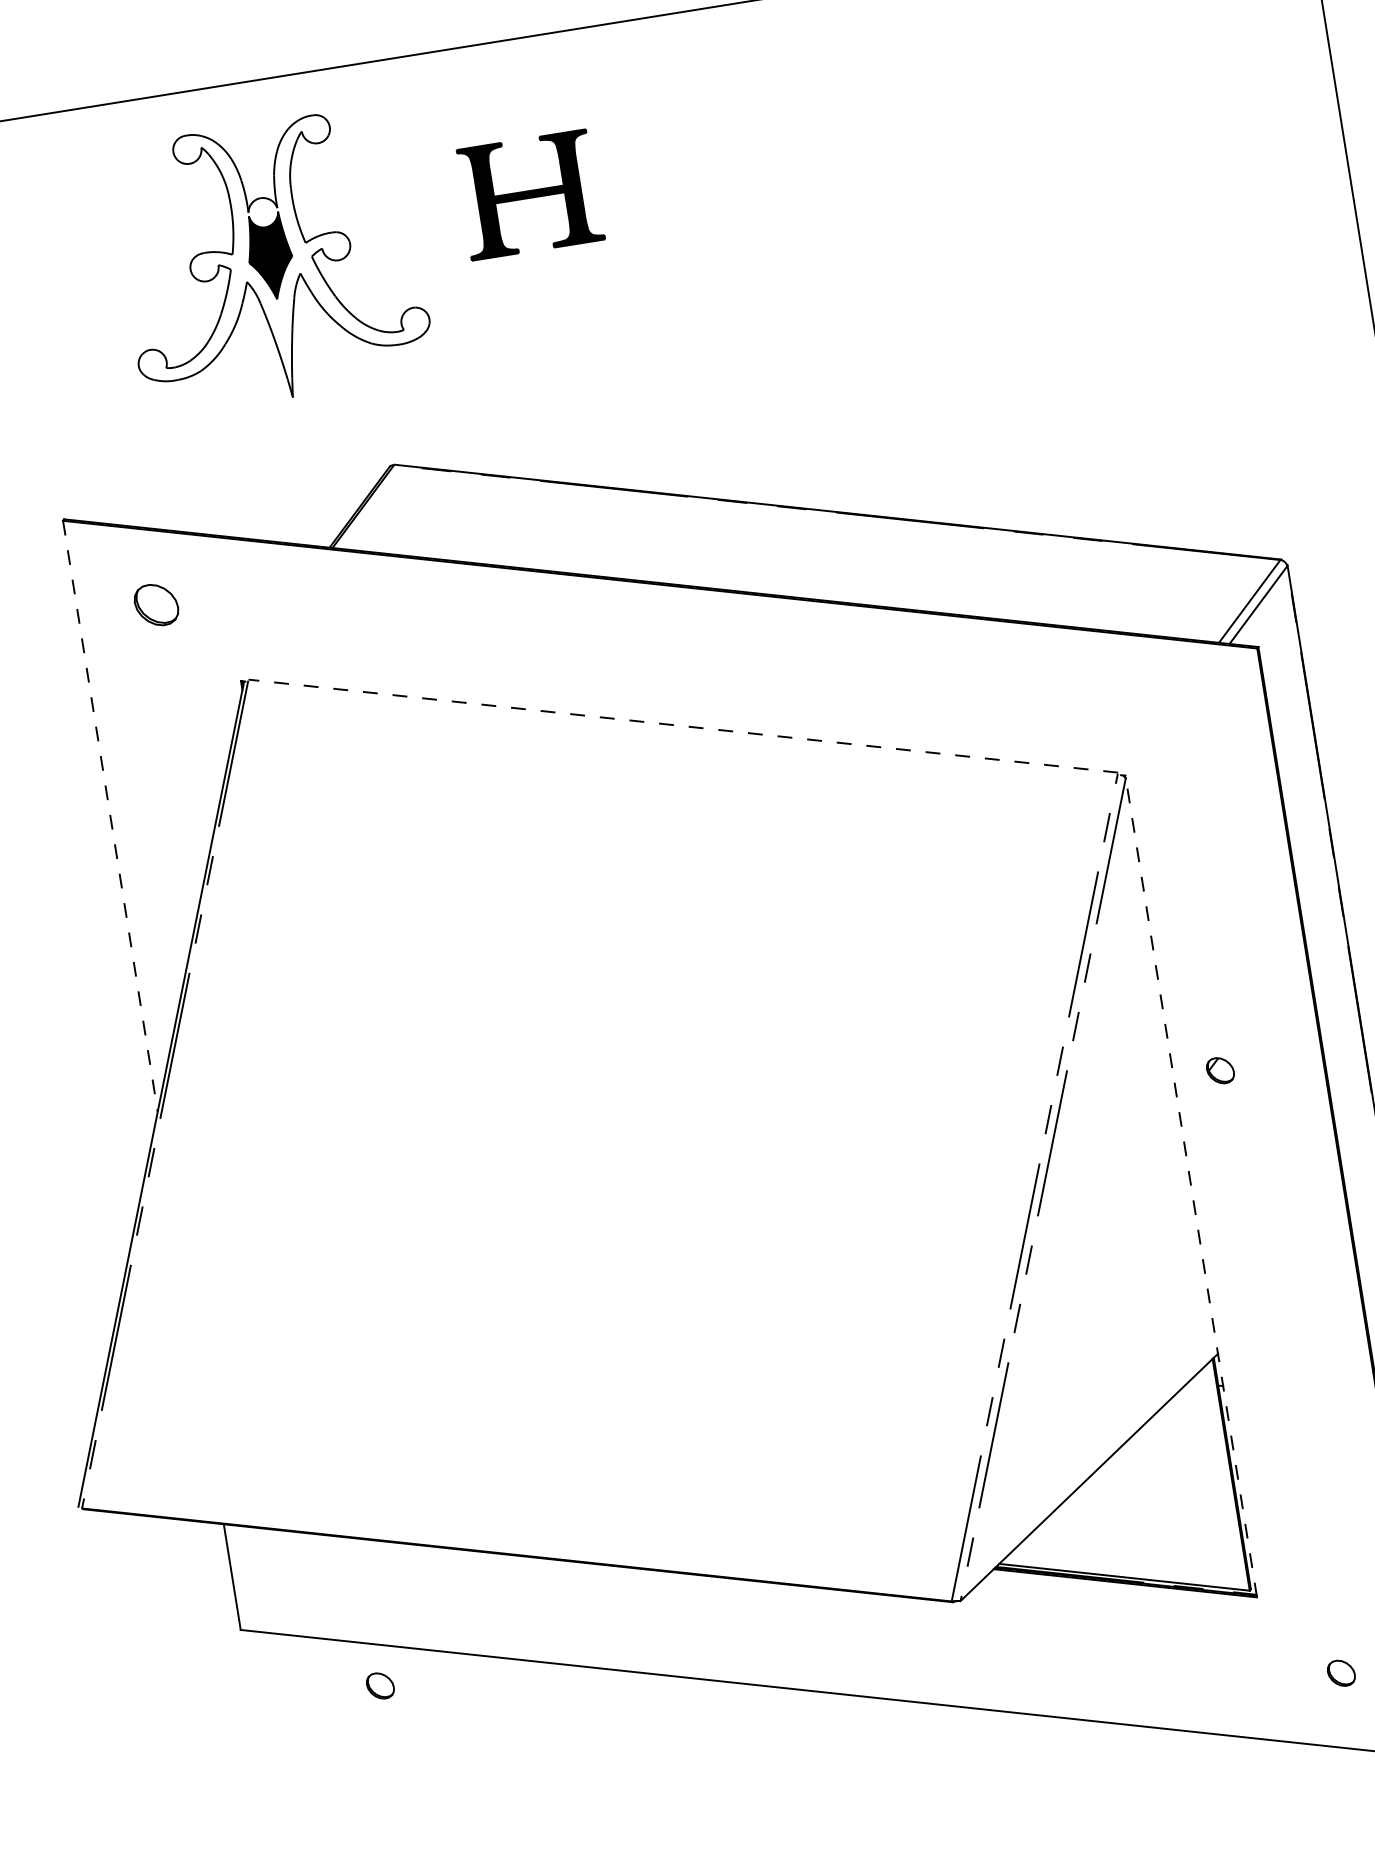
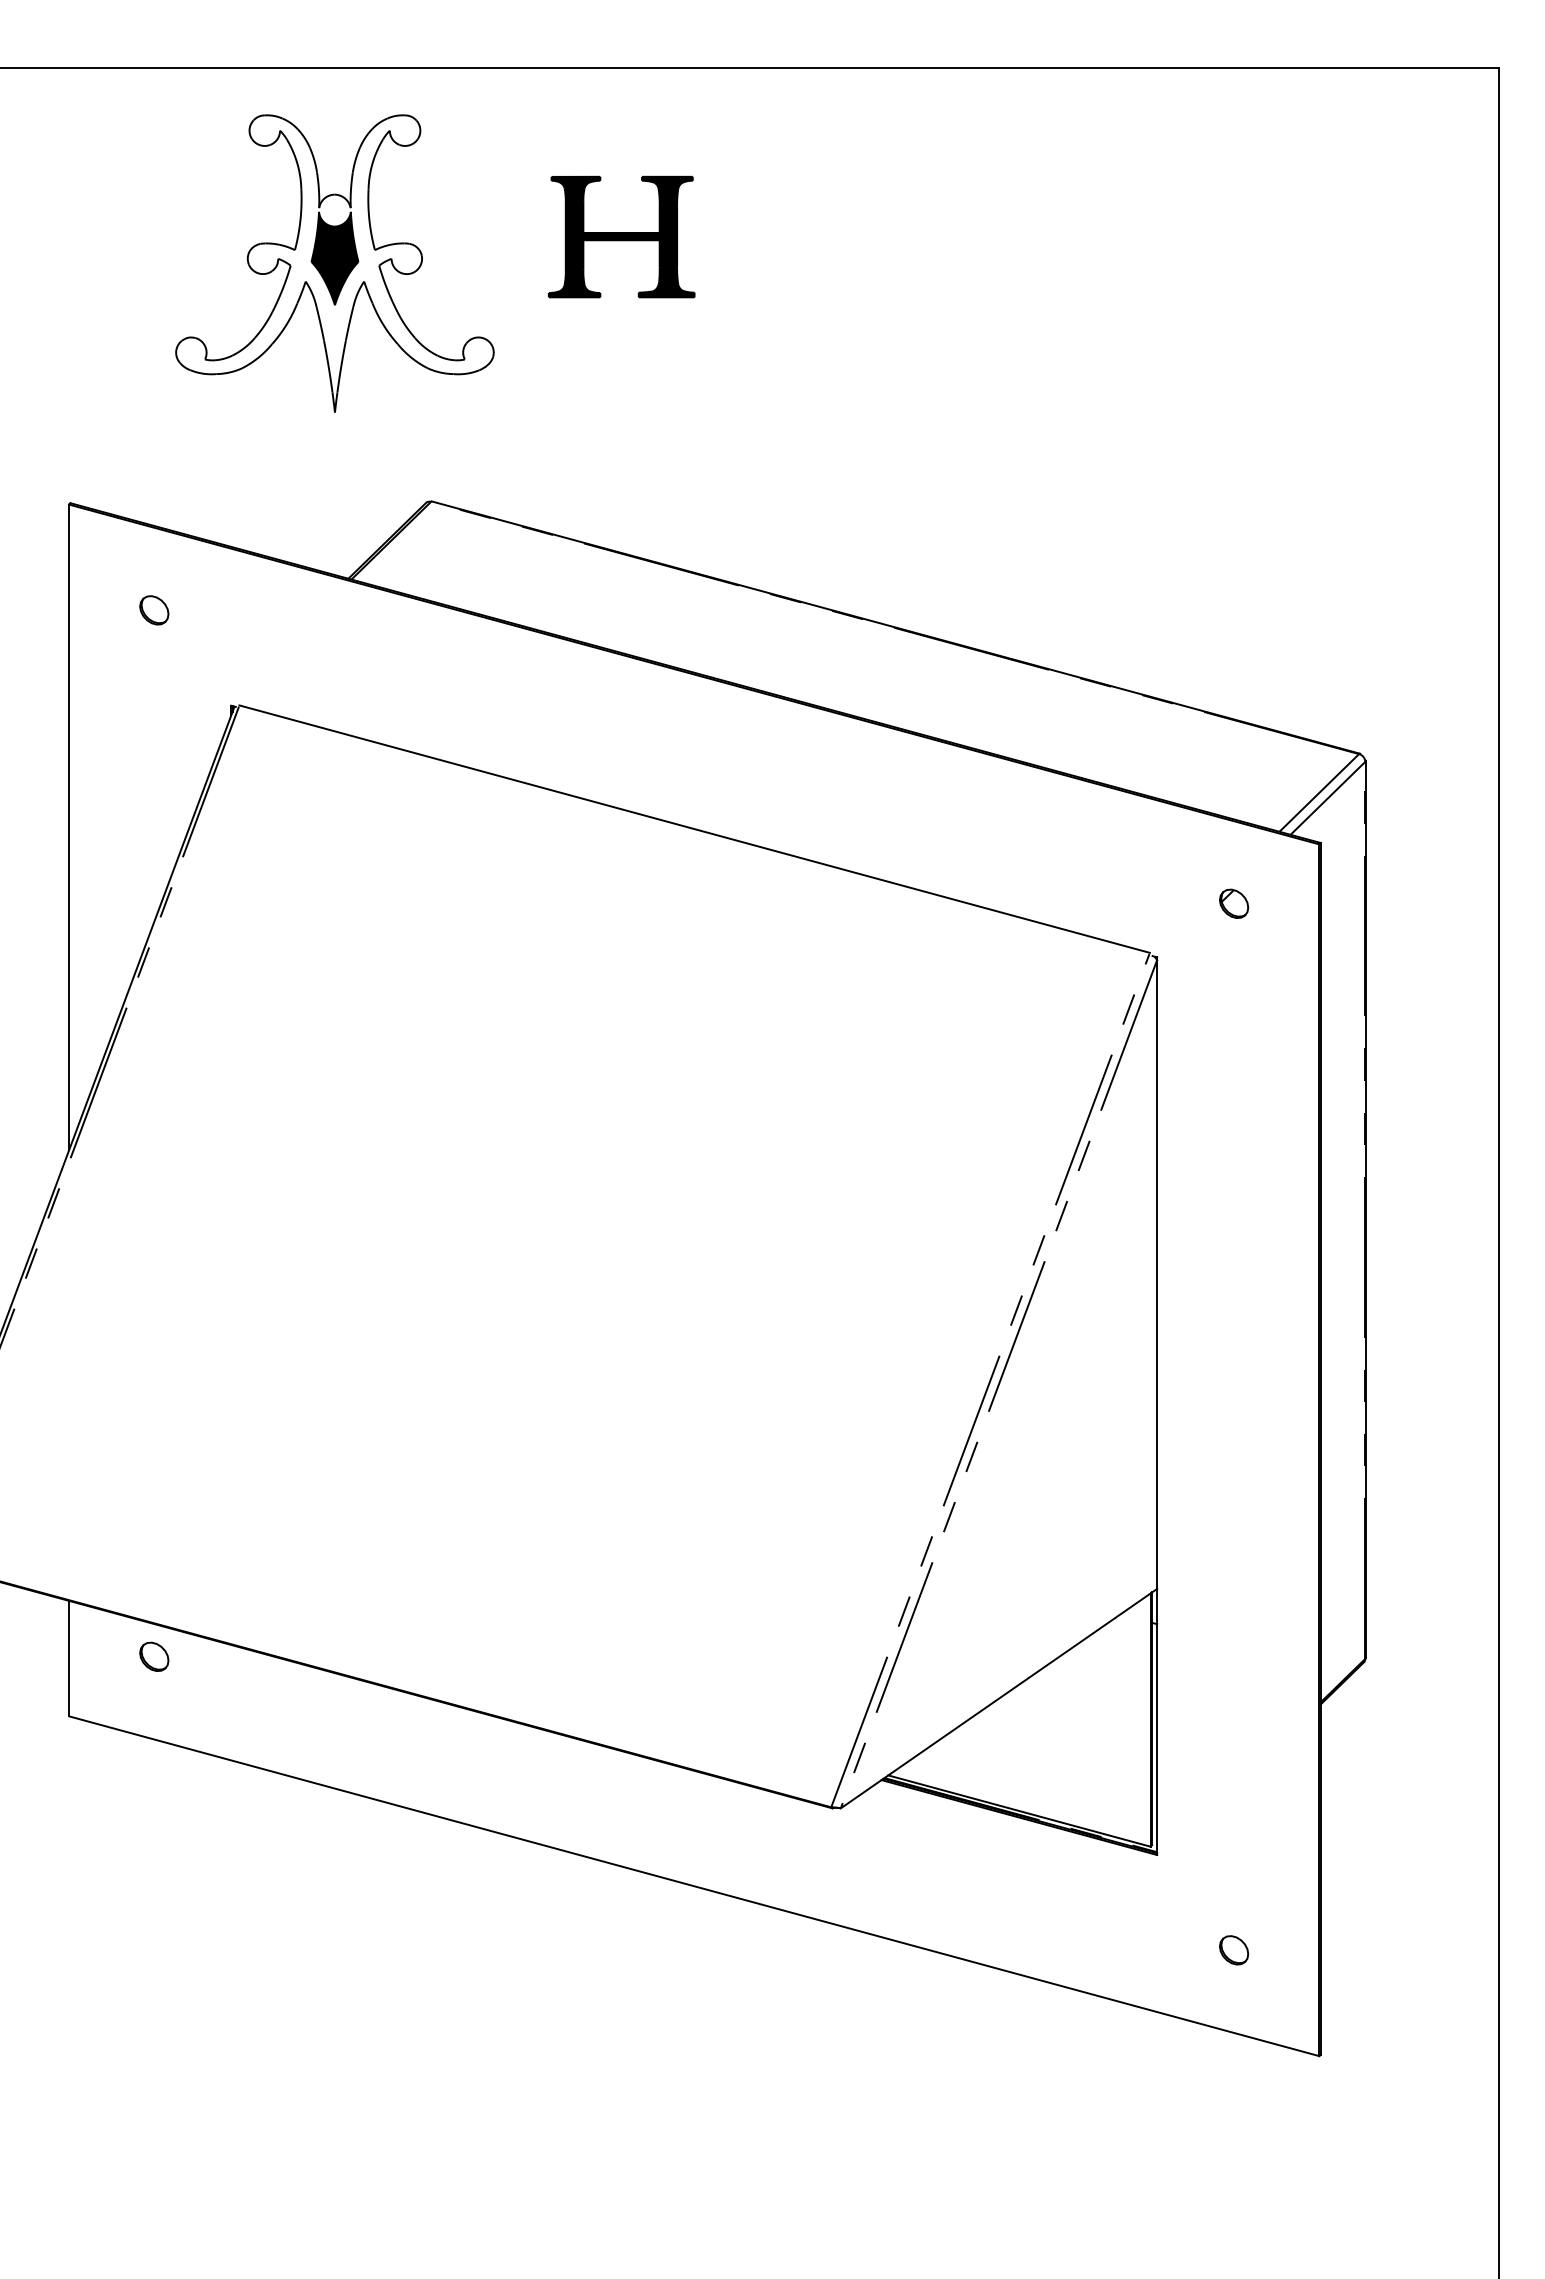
part: (156, 605) -> (154, 610), size x0.62
line: (683, 726) -> (694, 829), dashed -> solid
line: (110, 816) -> (69, 827), dashed -> solid
part: (1220, 1070) -> (1234, 903), moved
line: (1191, 1186) -> (1157, 1406), dashed -> solid
part: (380, 1685) -> (154, 1656), moved

